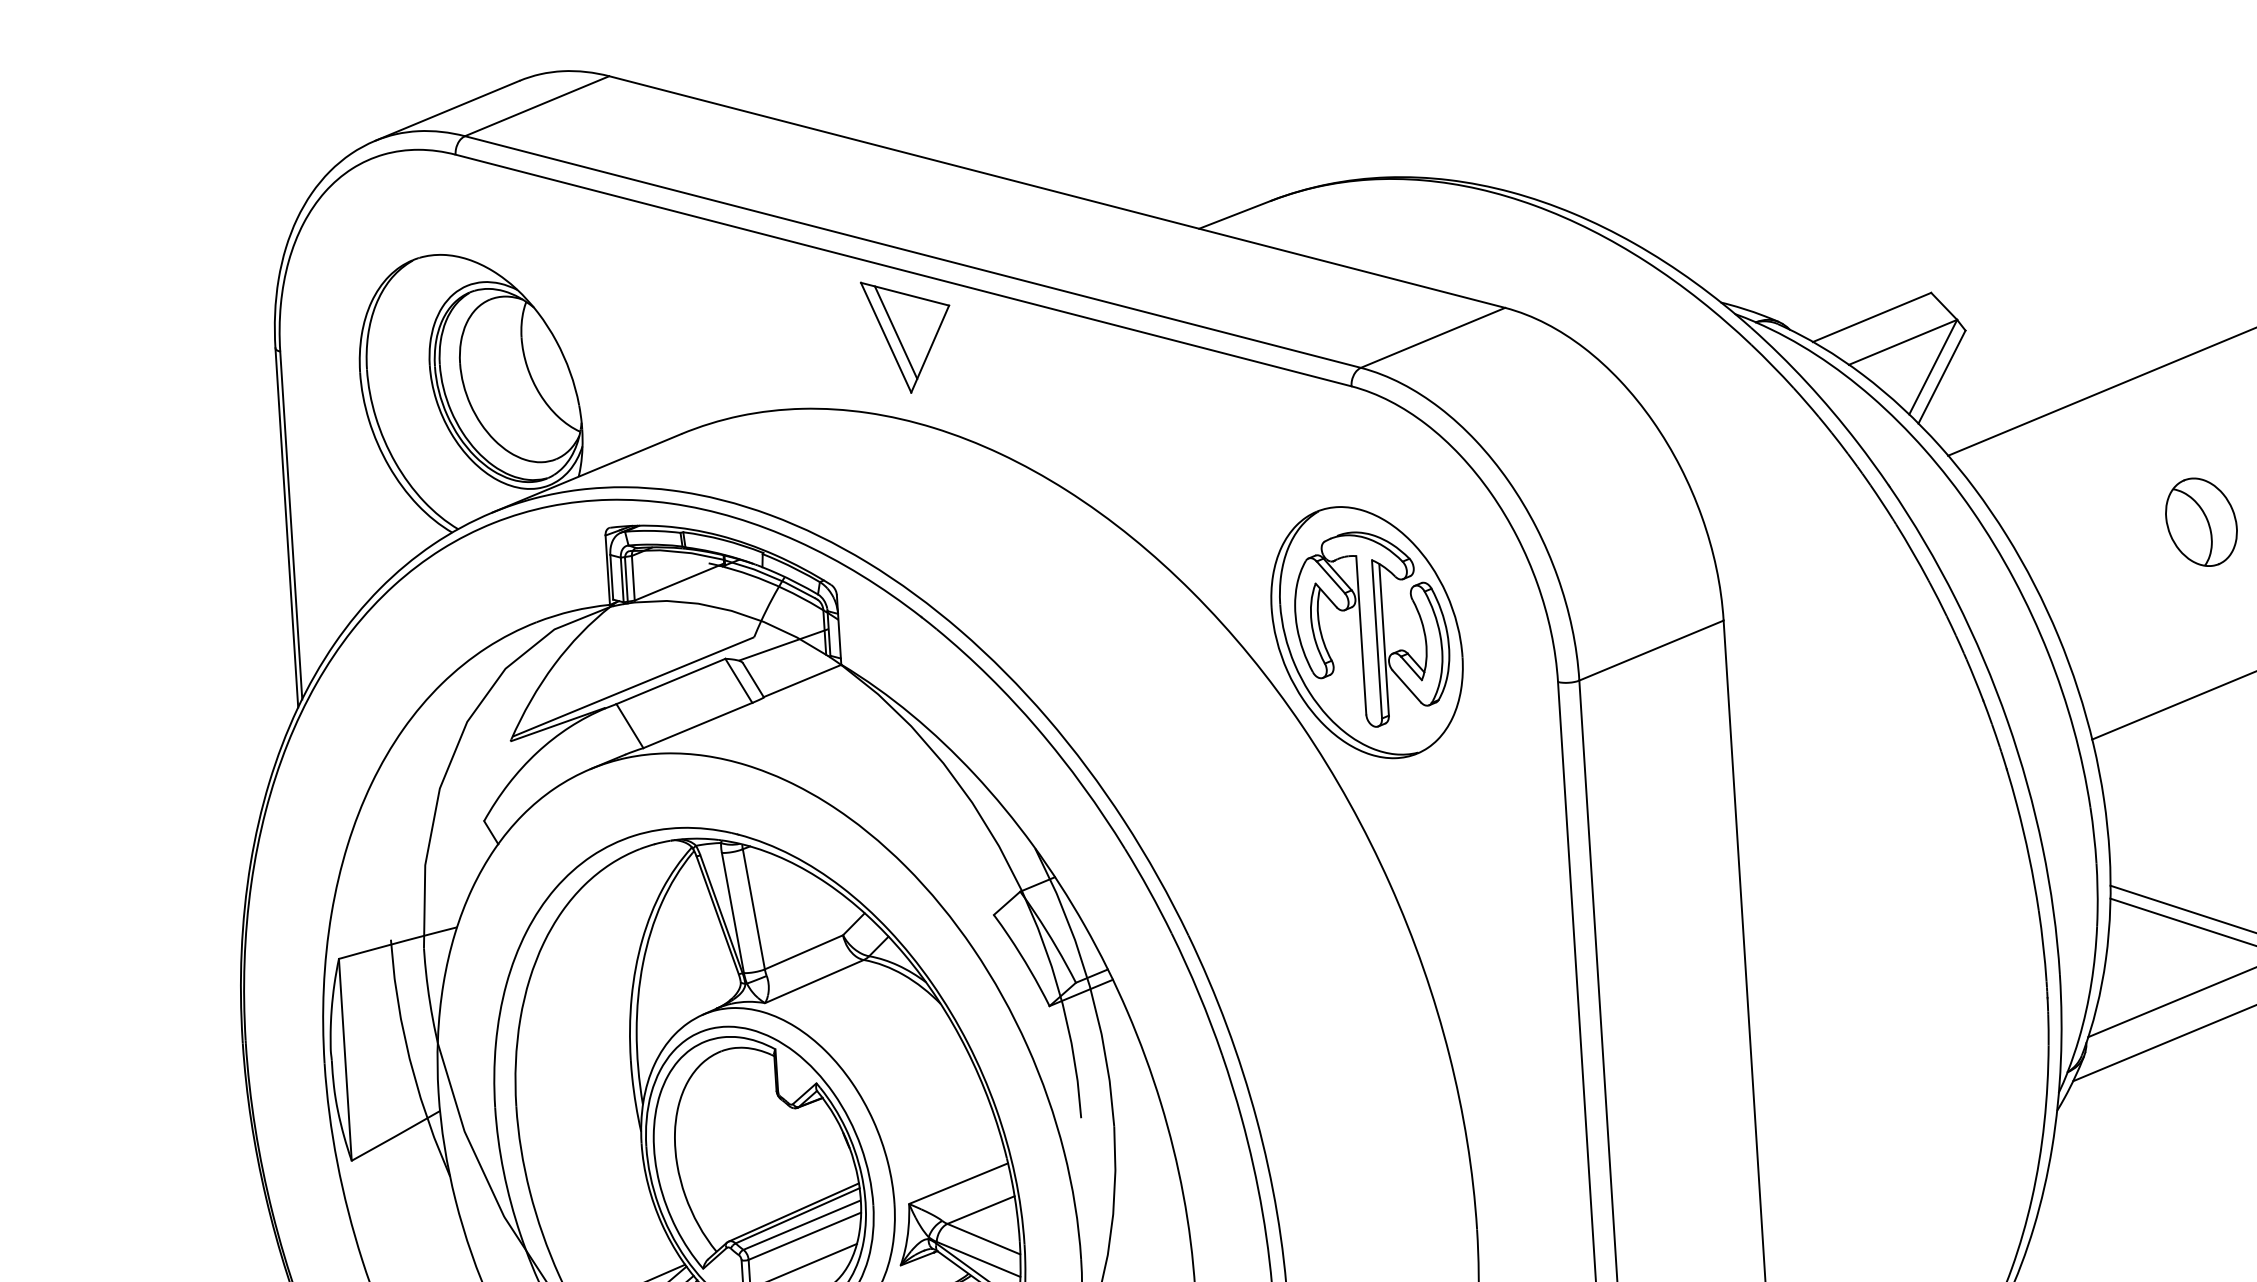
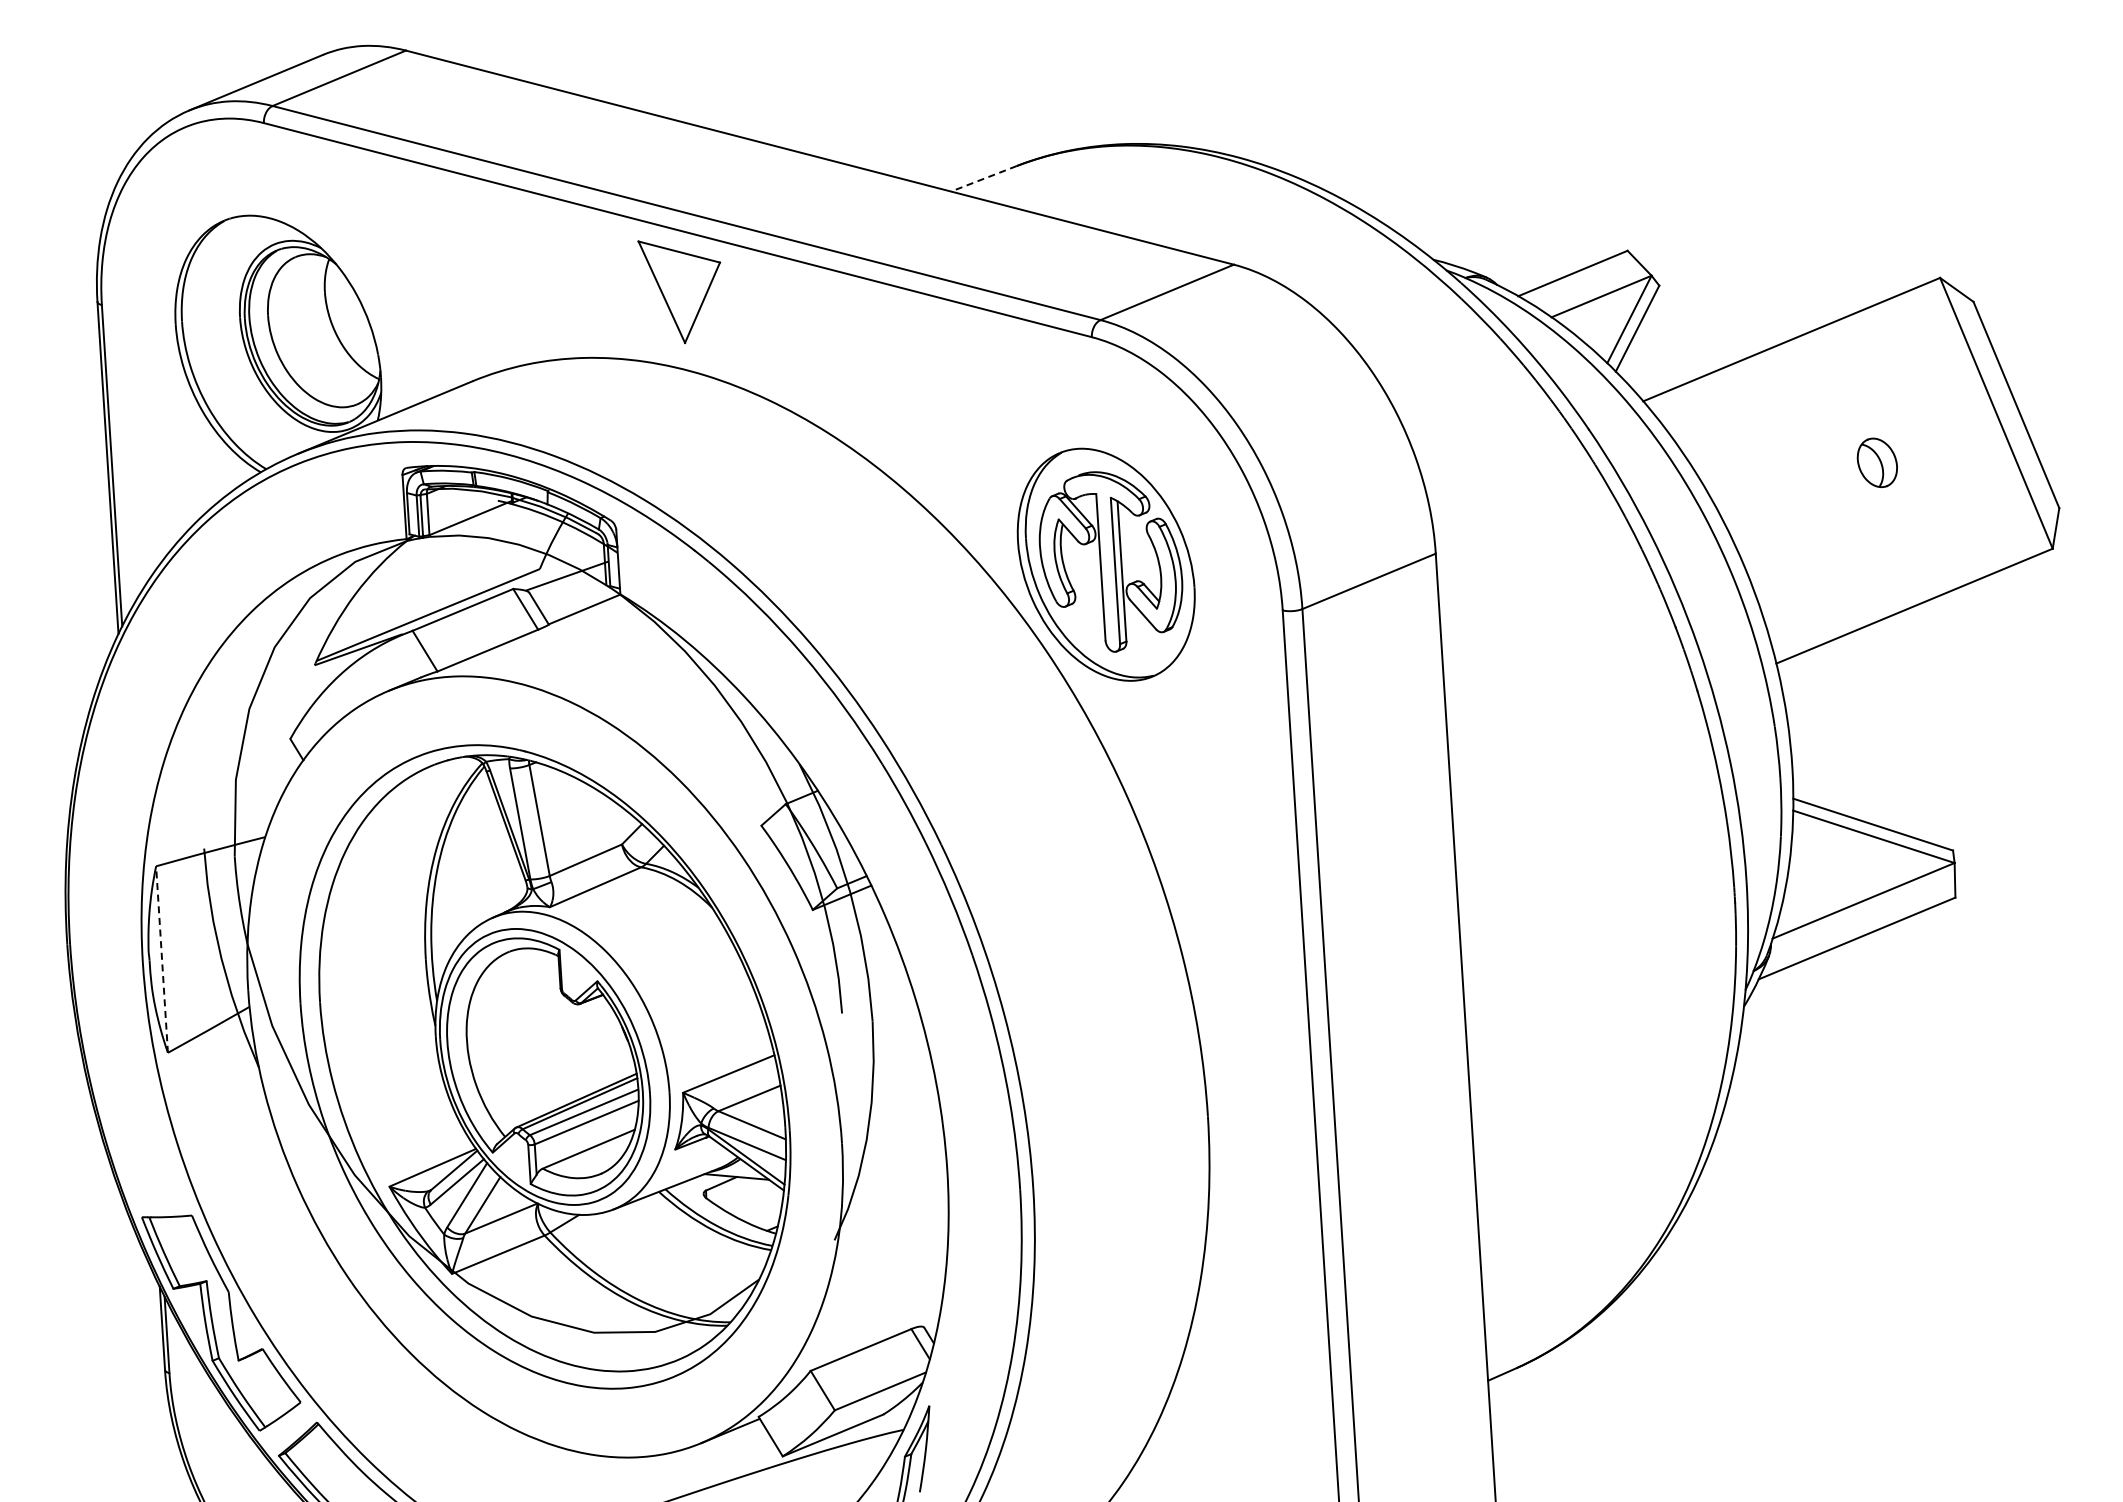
line: (1234, 215) -> (983, 179), solid -> dashed
line: (895, 332) -> (670, 287), removed
part: (2201, 521) -> (1877, 462), size x0.6
line: (345, 1059) -> (162, 959), solid -> dashed

